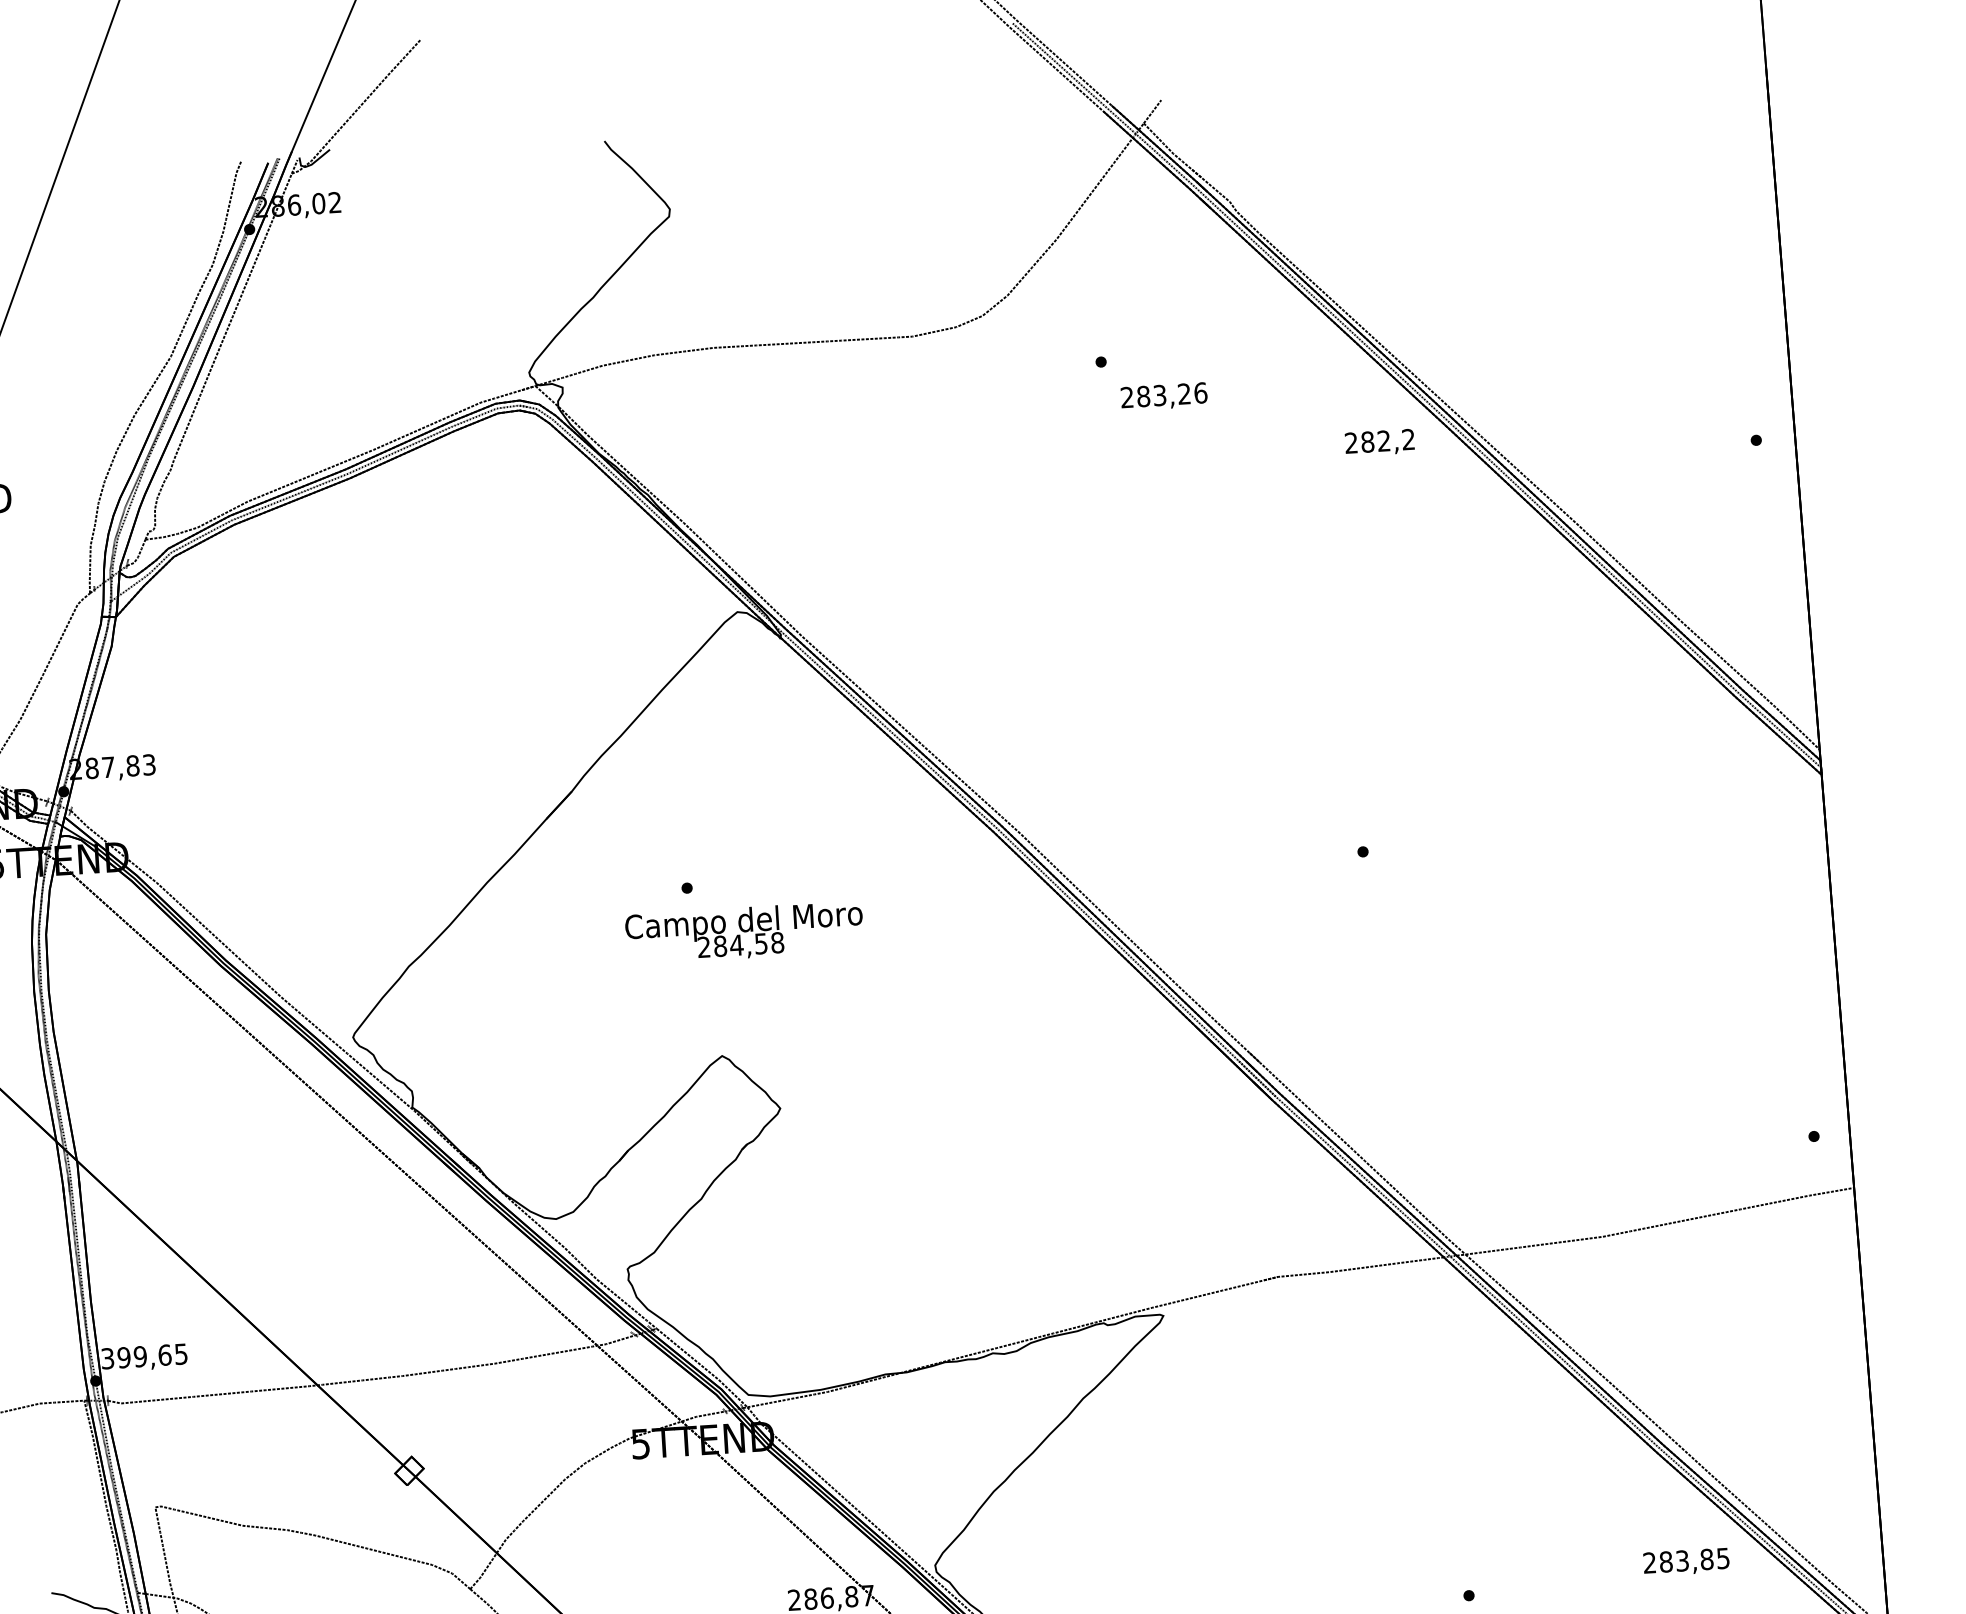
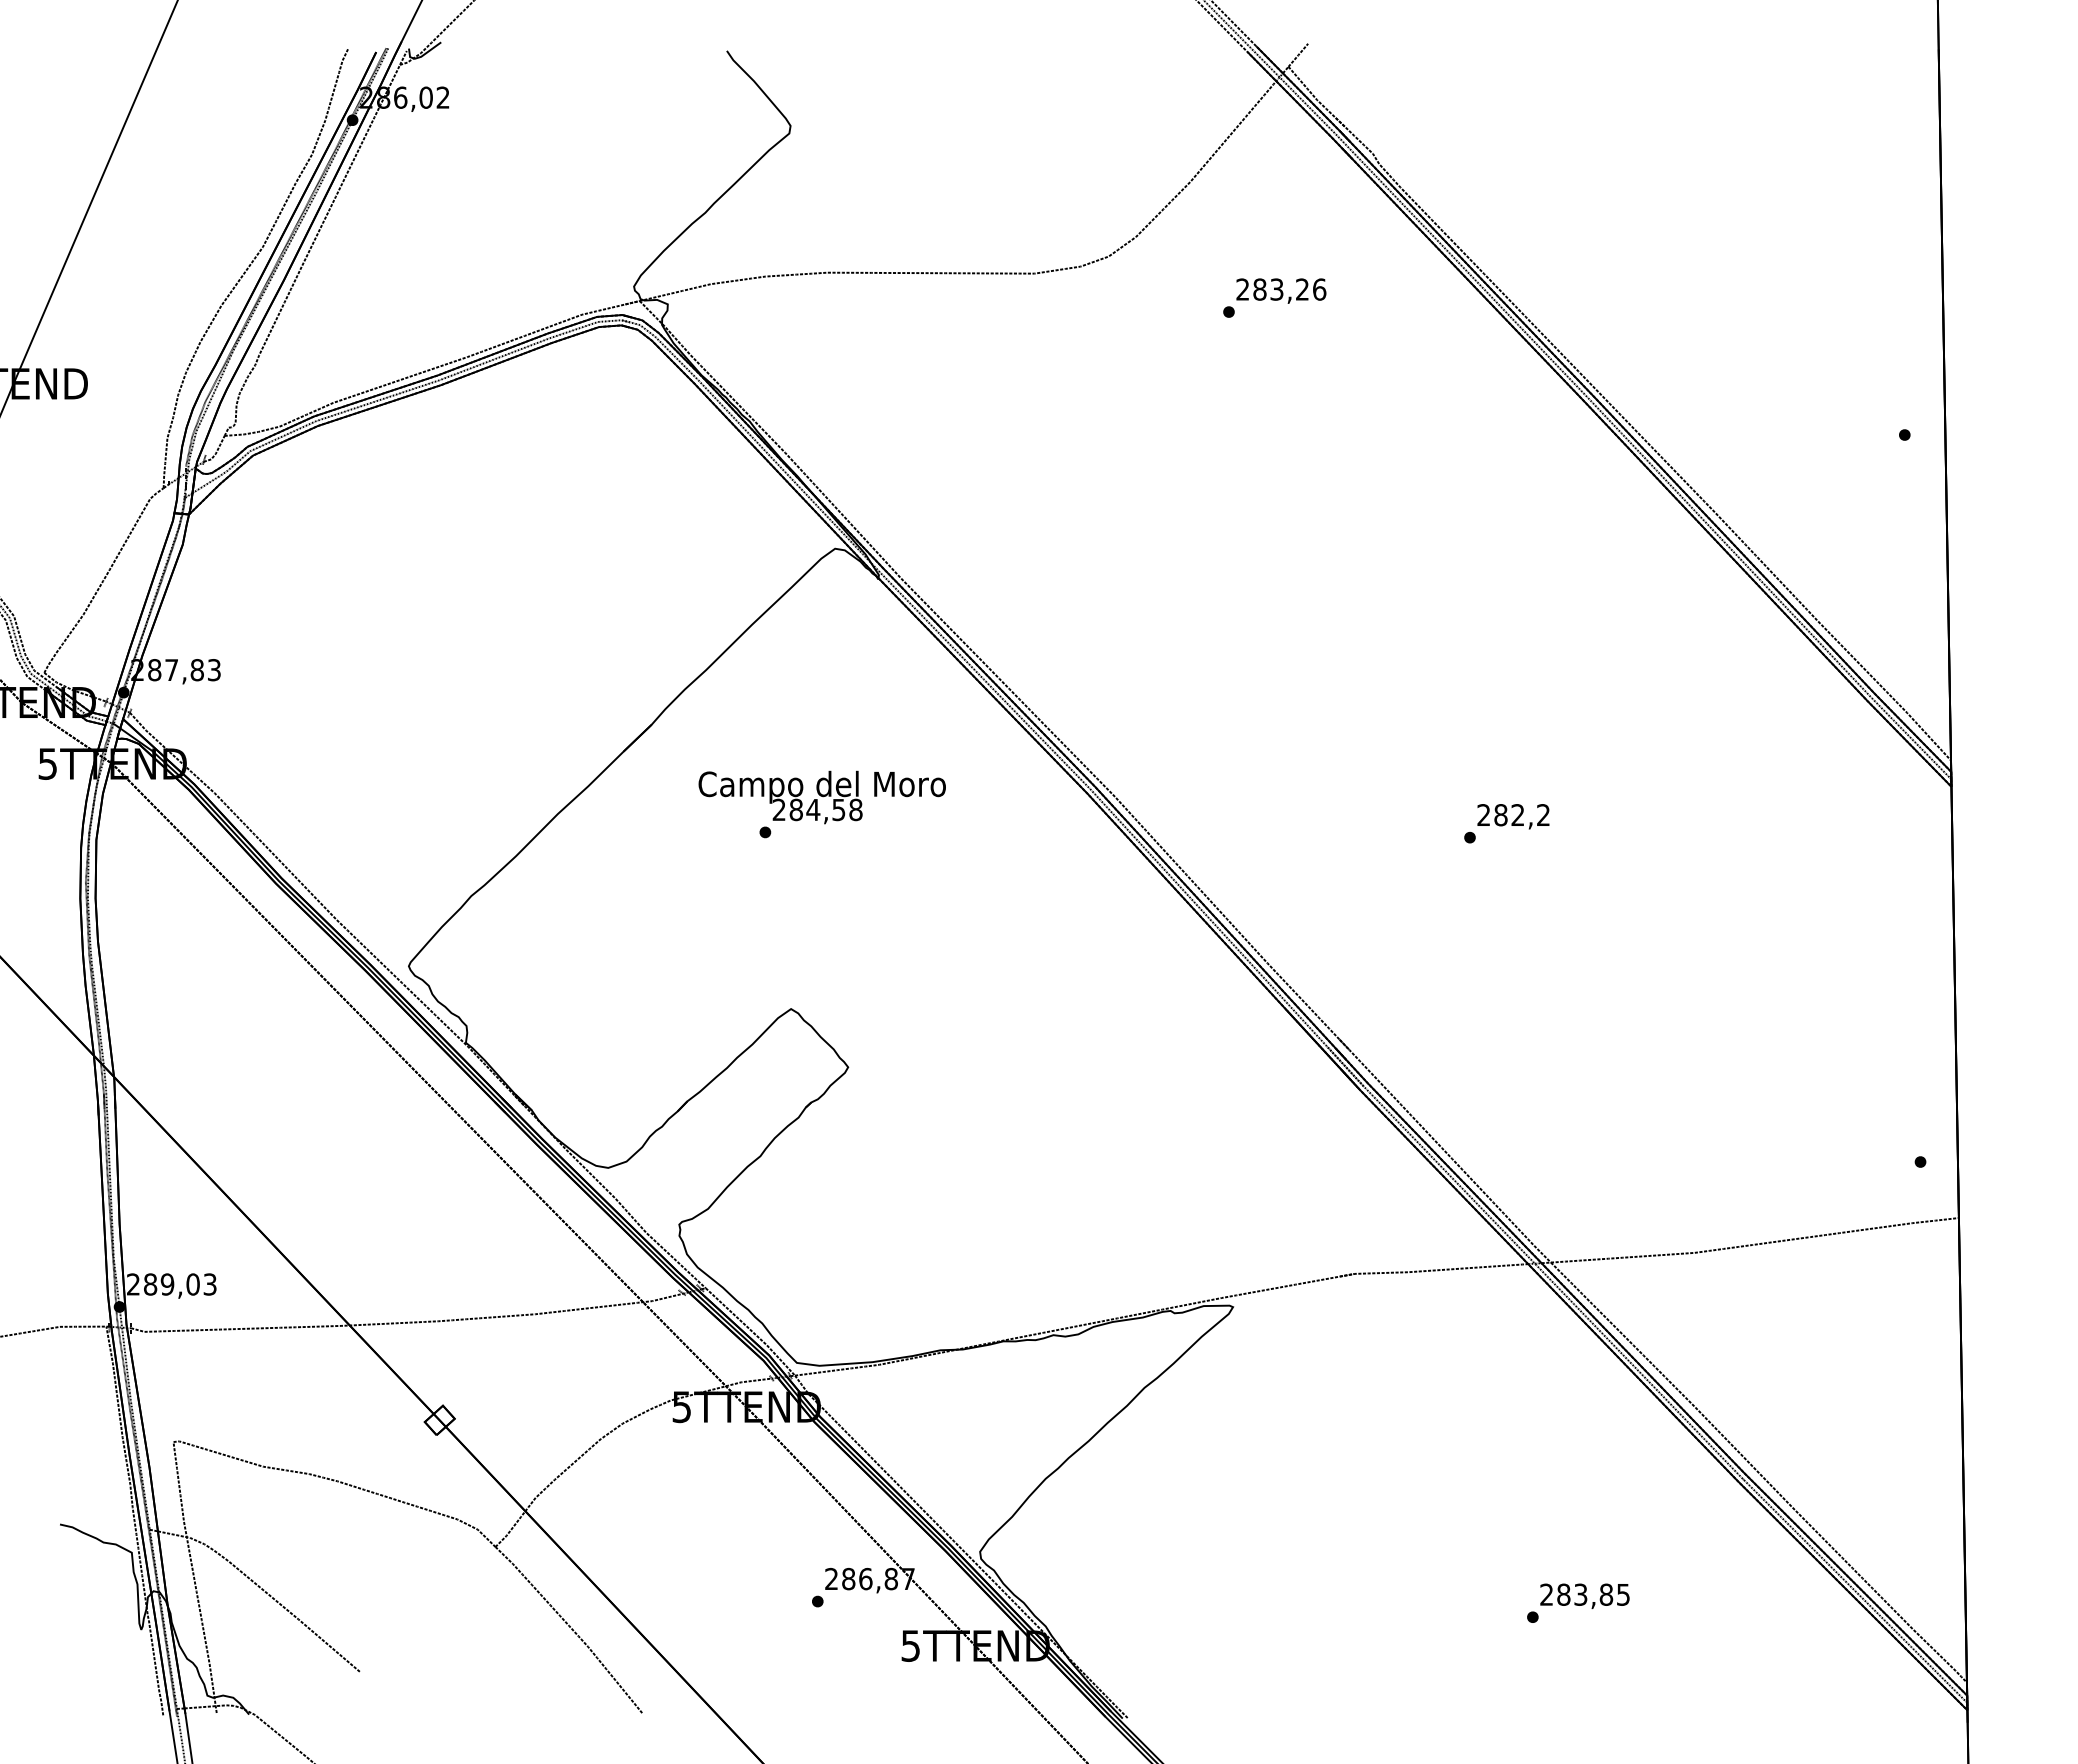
text: (1164, 396) -> (1281, 290), moved
text: (1379, 442) -> (1513, 816), moved
text: (743, 932) -> (821, 797), moved
text: (144, 1356) -> (171, 1284), 399,65 -> 289,03
text: (1686, 1561) -> (1584, 1595), moved

